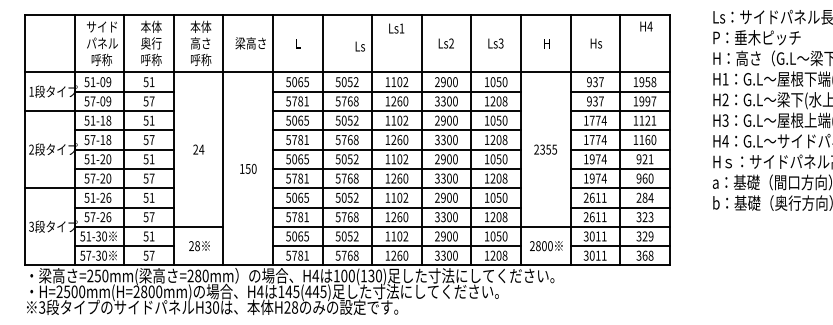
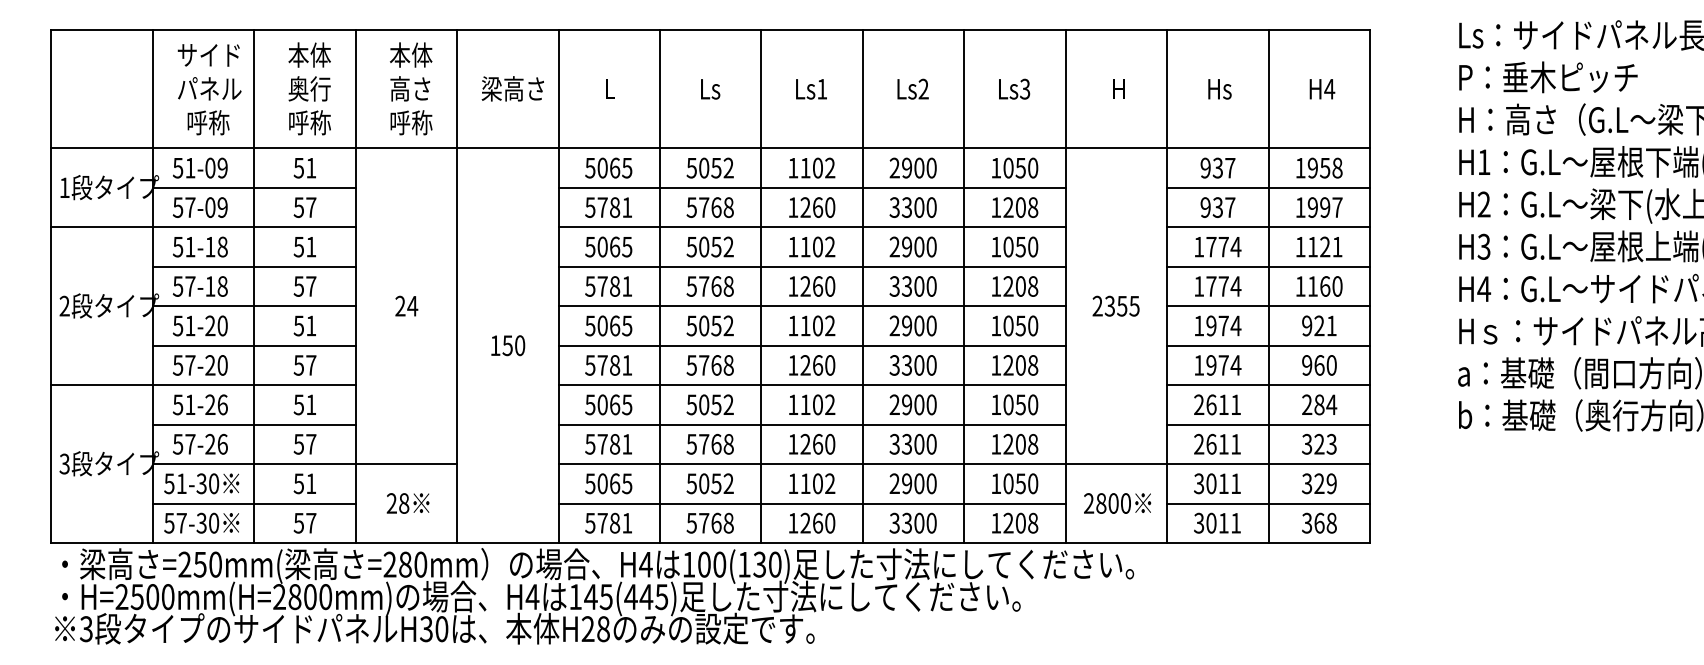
text: (646, 26) -> (1322, 89), moved
text: (396, 28) -> (811, 89), moved
text: (359, 46) -> (708, 89), moved

